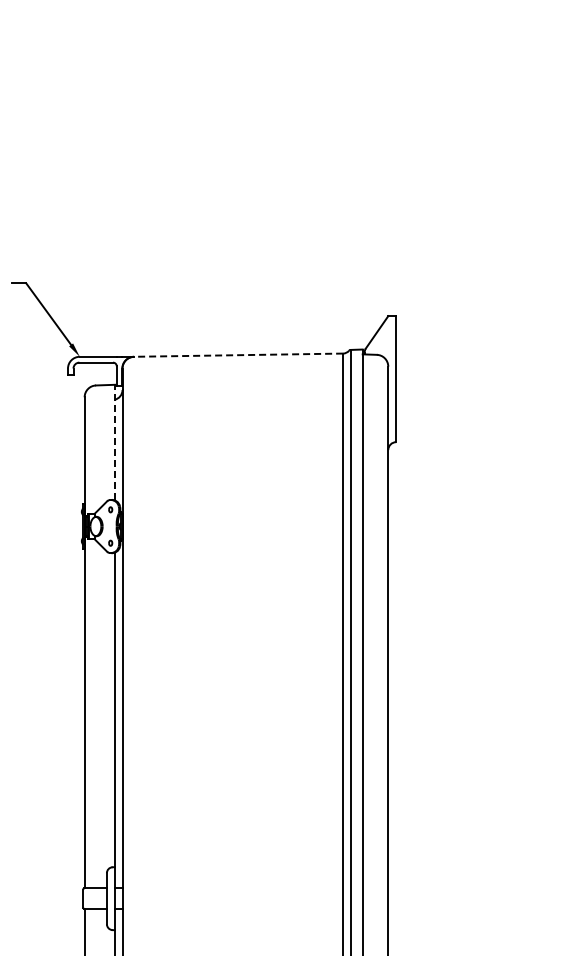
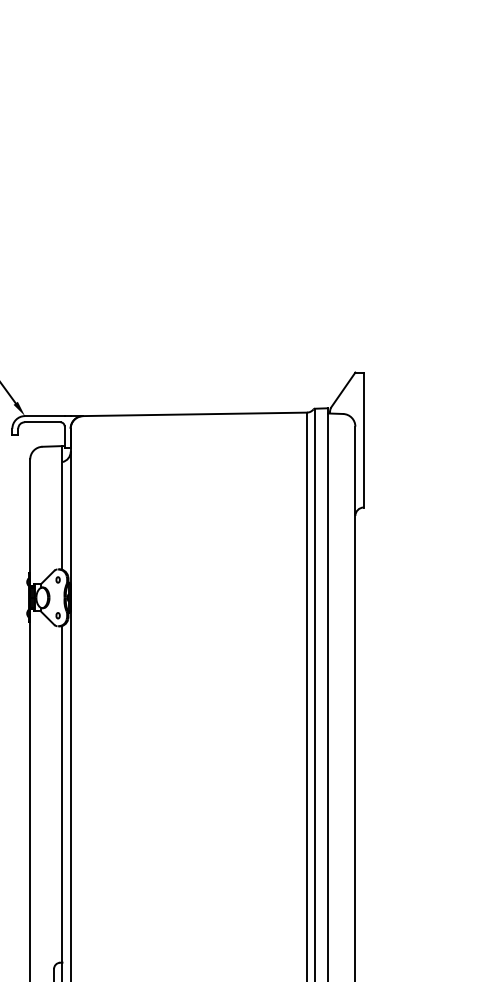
line: (238, 355) -> (194, 414), dashed -> solid
line: (114, 442) -> (62, 507), dashed -> solid

